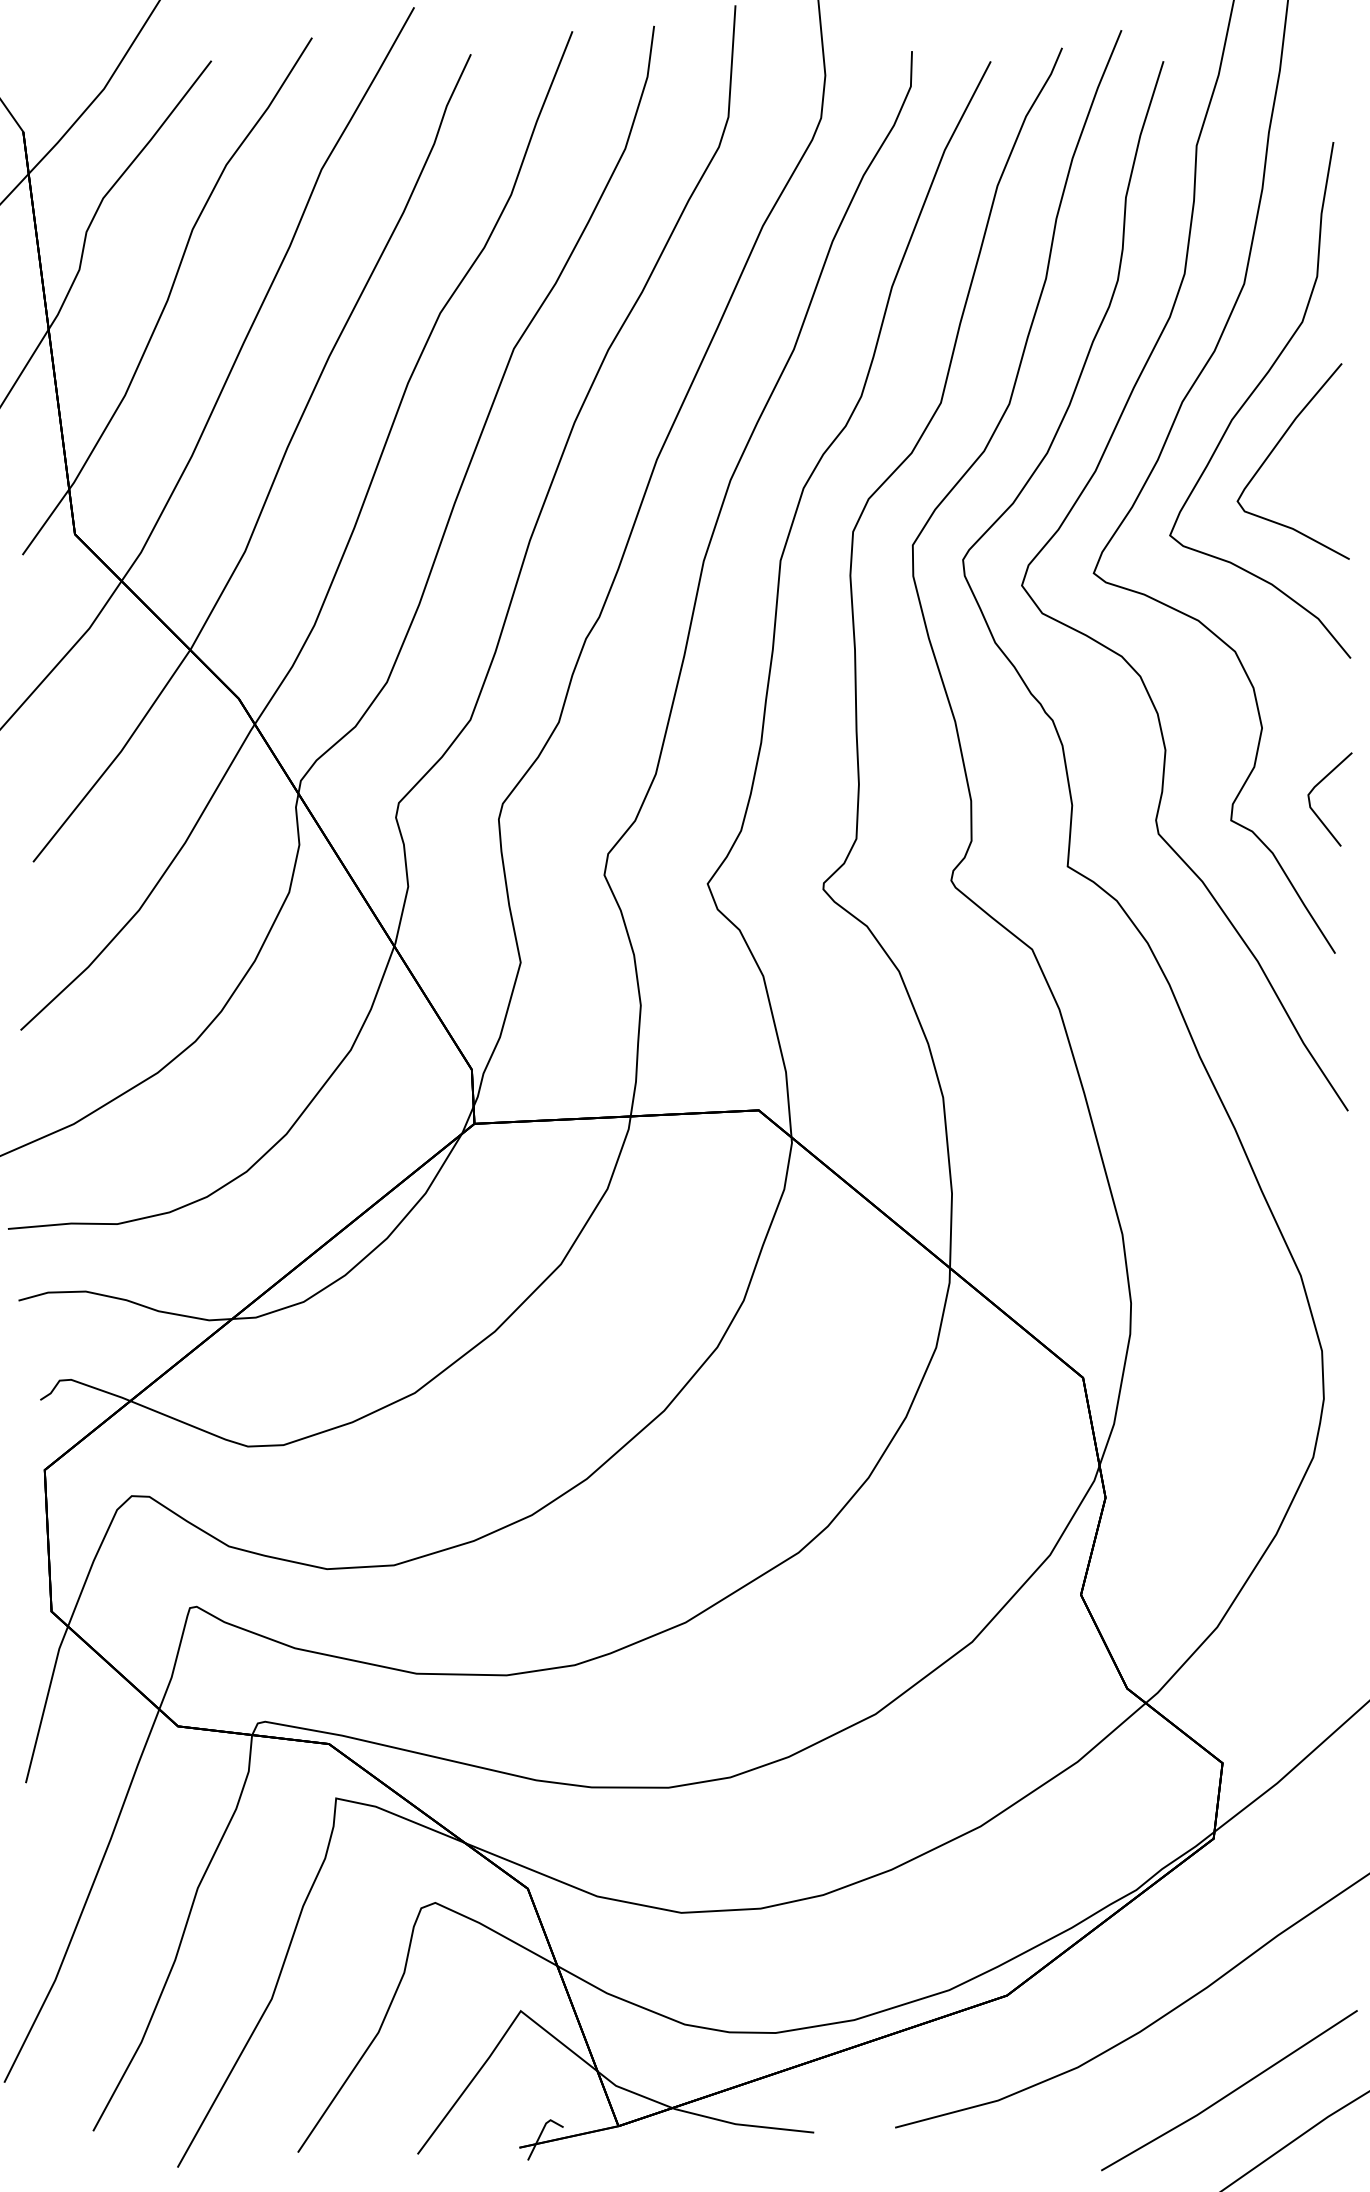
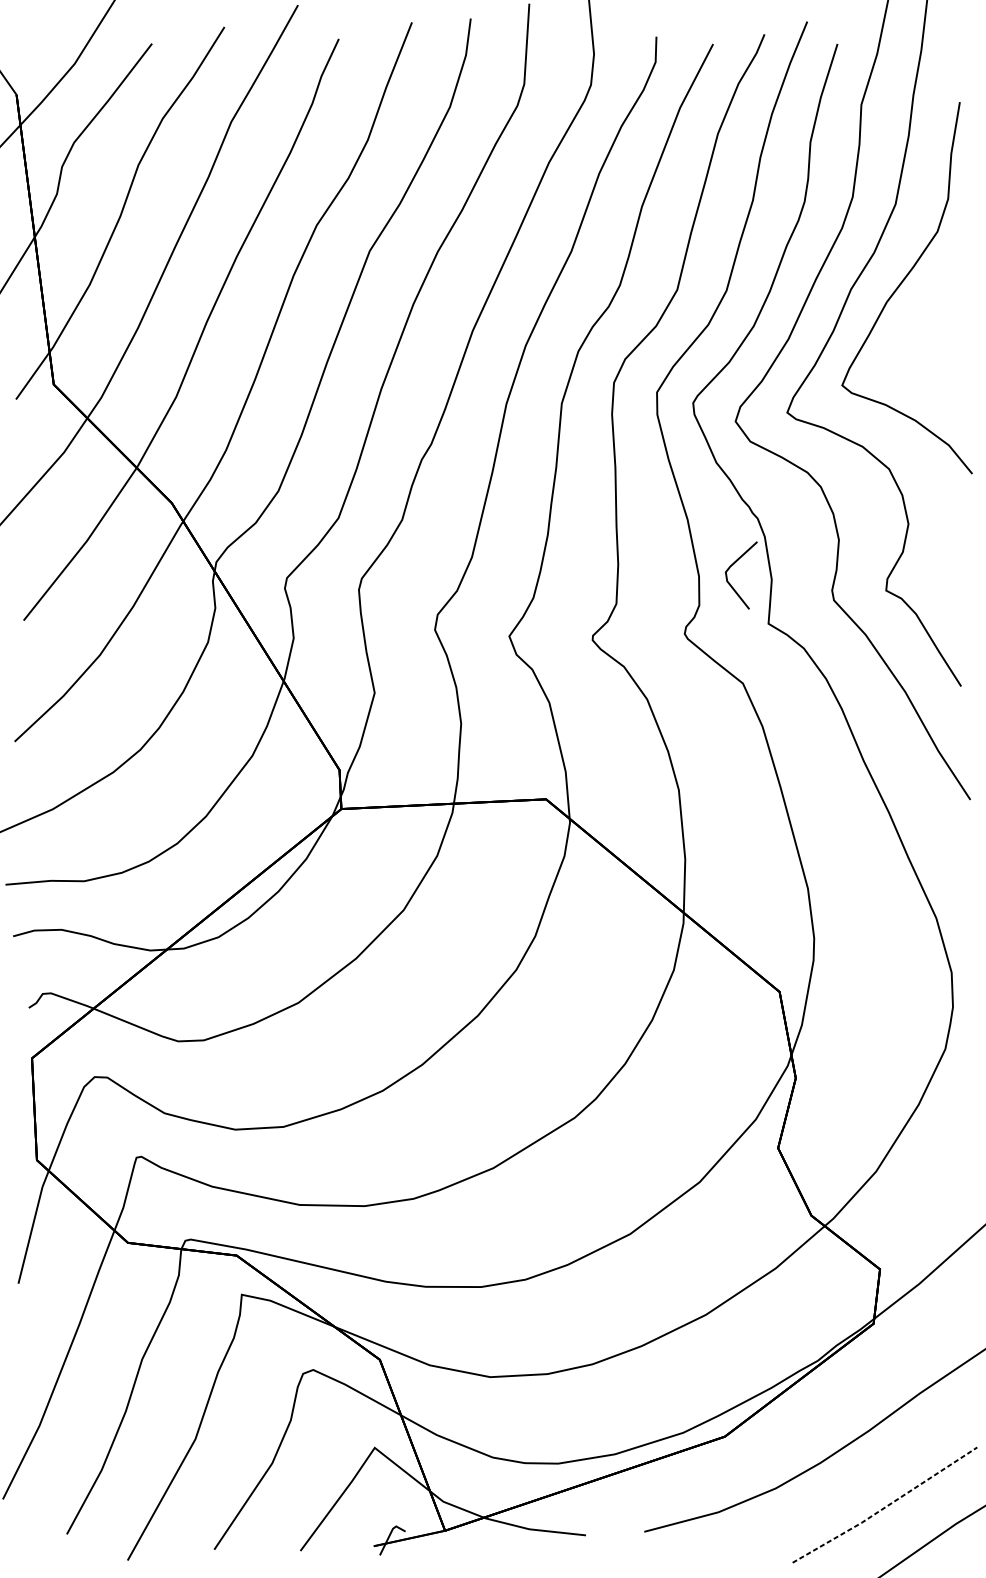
curve: (1275, 448) -> (918, 322), removed
line: (1313, 790) -> (729, 569), moved
line: (1230, 2093) -> (885, 1507), solid -> dashed

